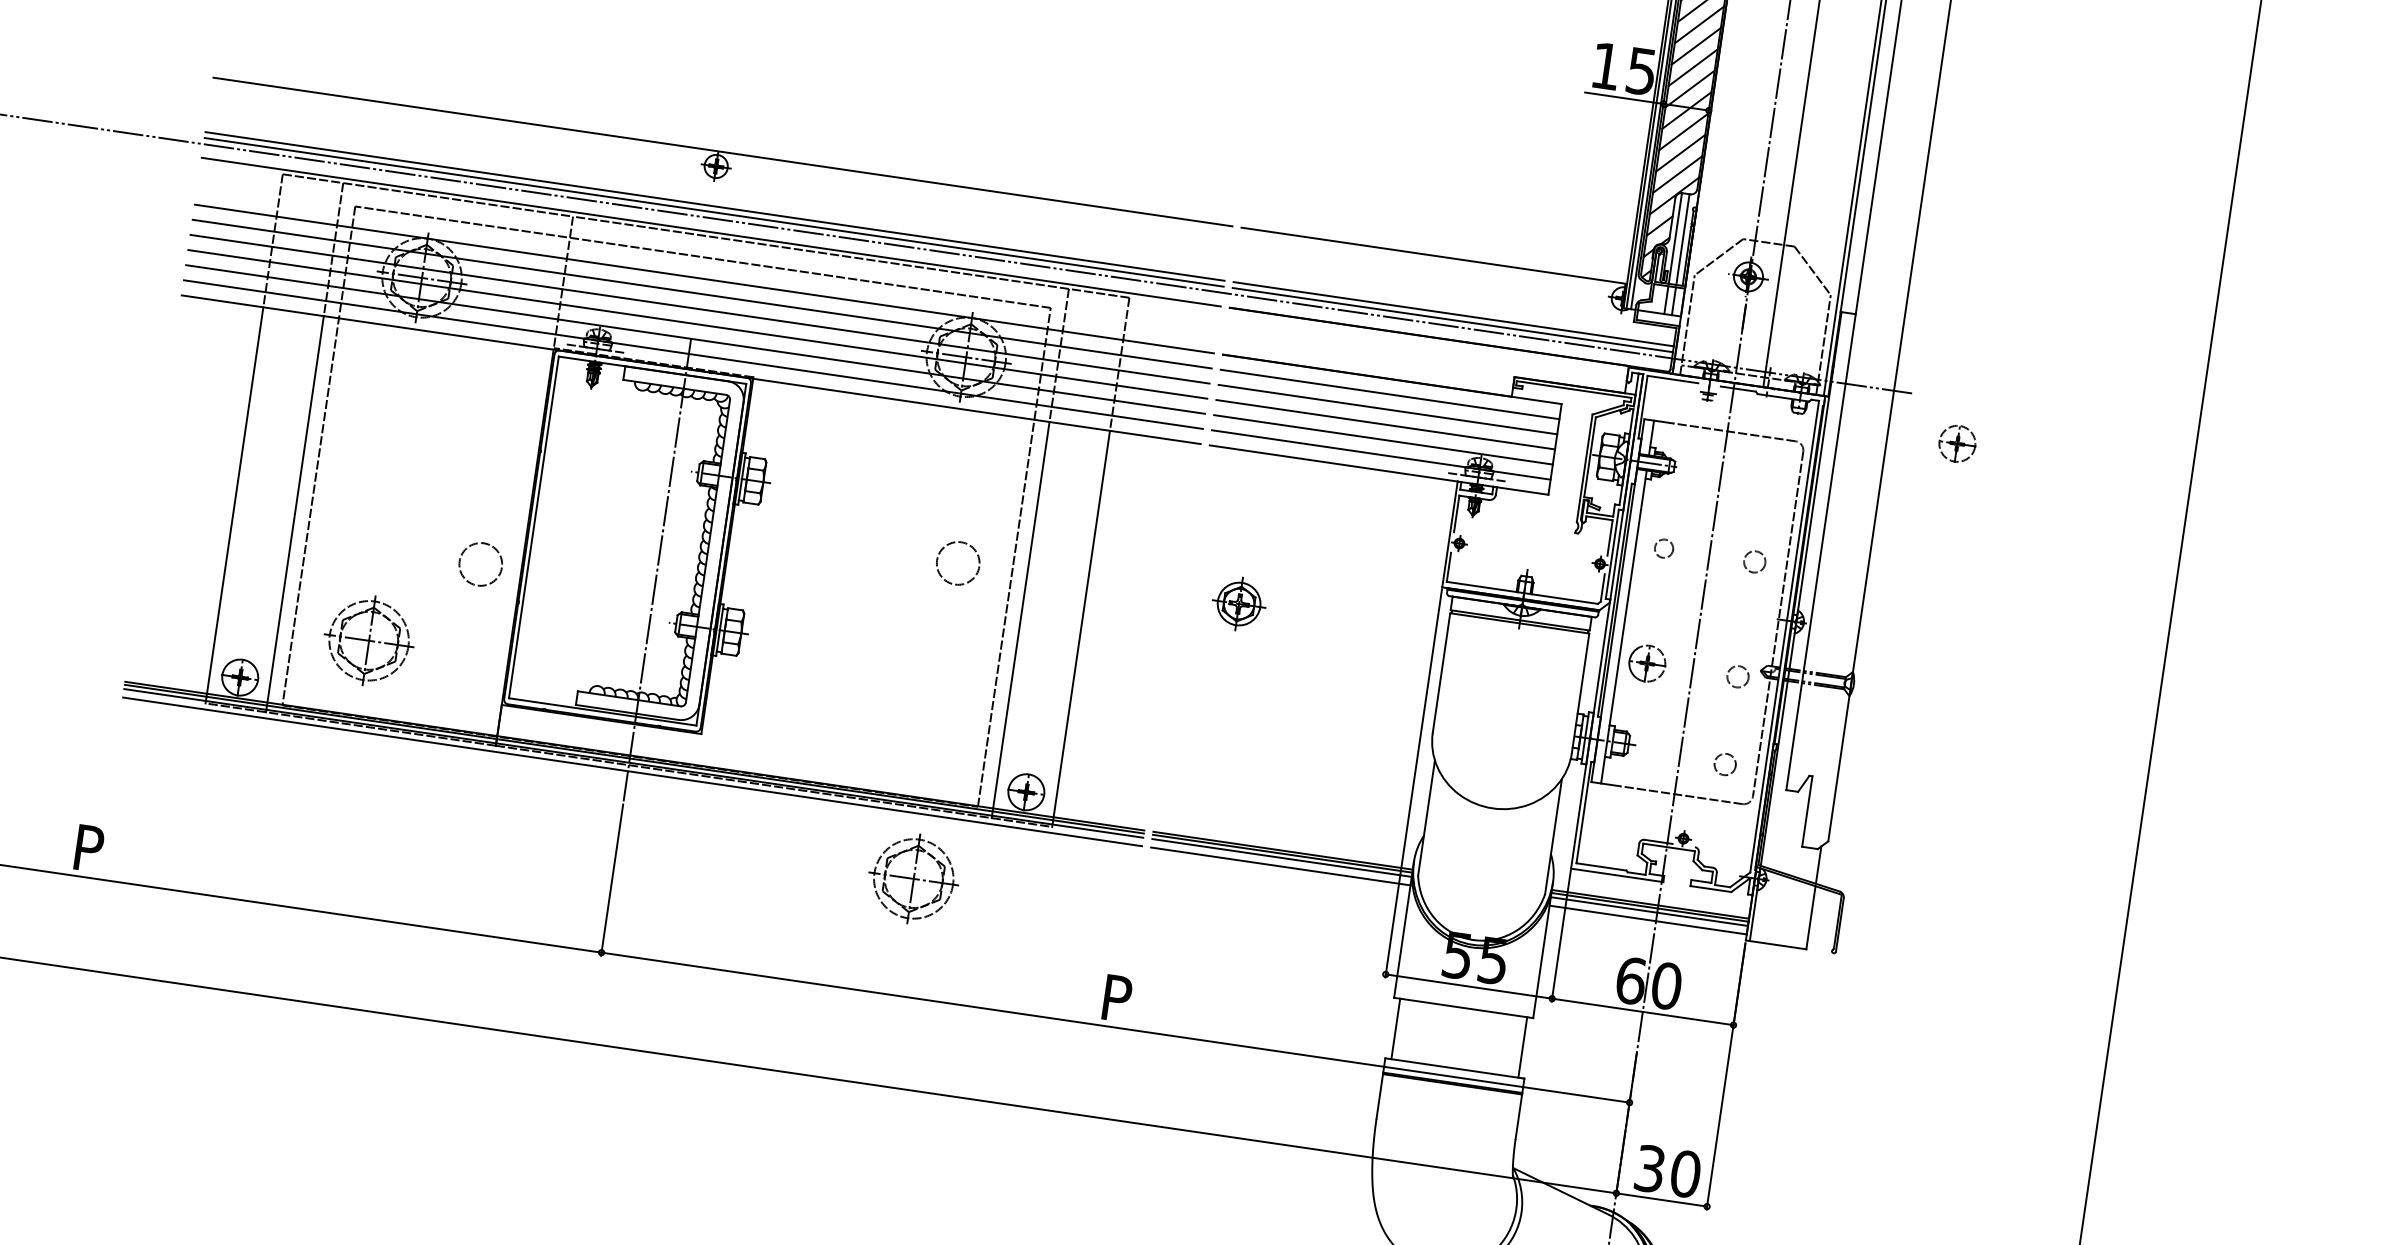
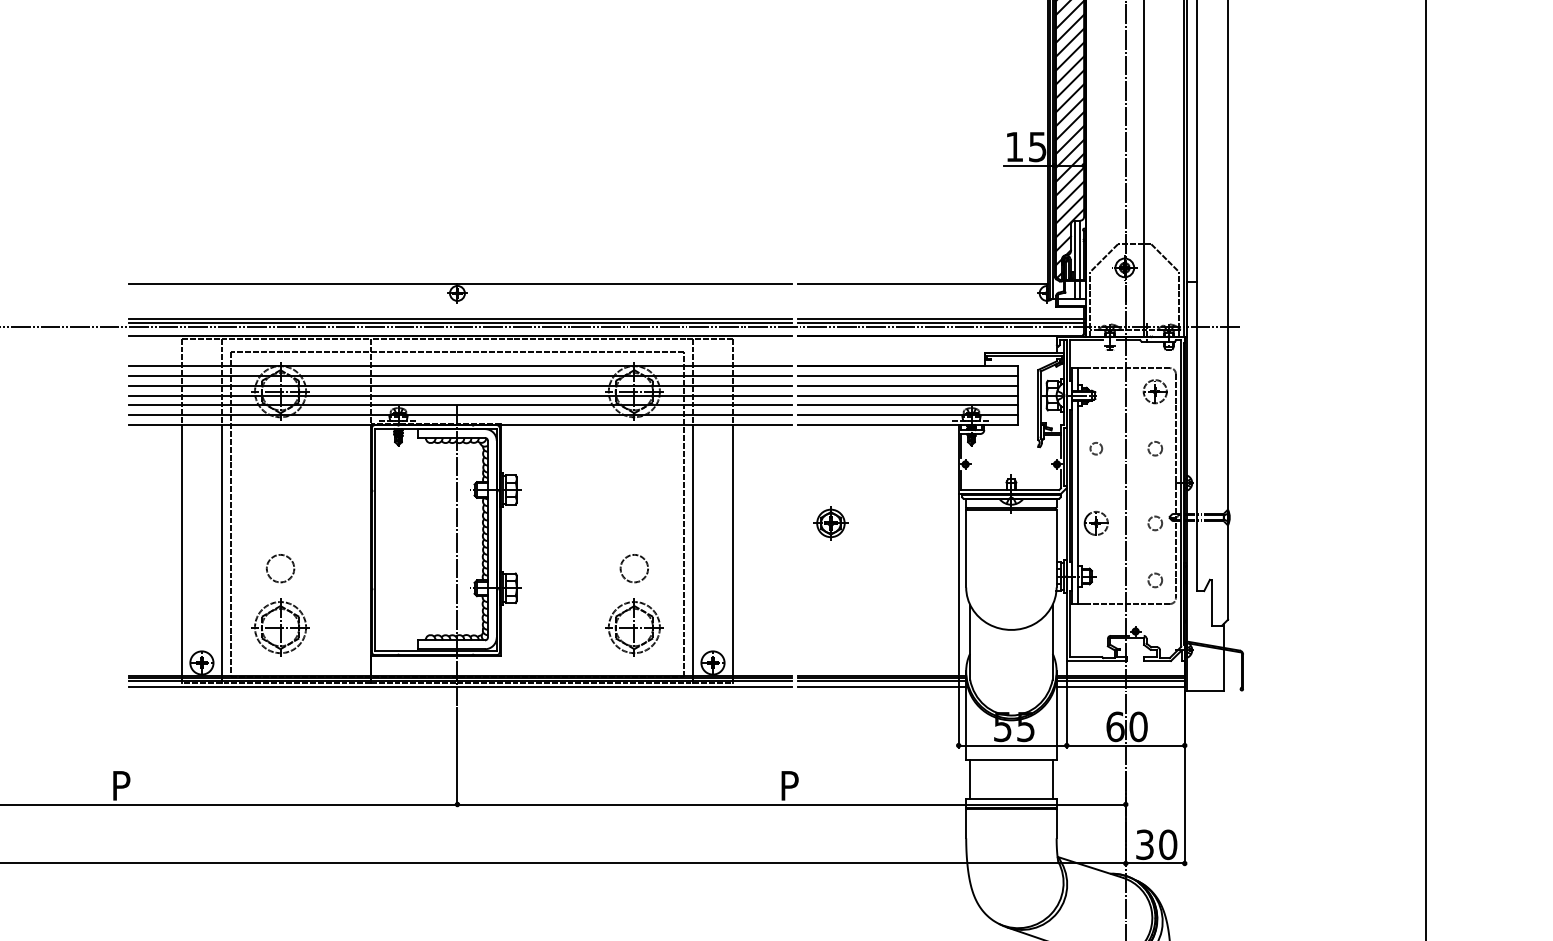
part: (1956, 443) -> (1154, 391), moved
circle: (956, 563) -> (633, 568), moved
circle: (480, 564) -> (280, 568), moved
part: (913, 878) -> (634, 627), moved

